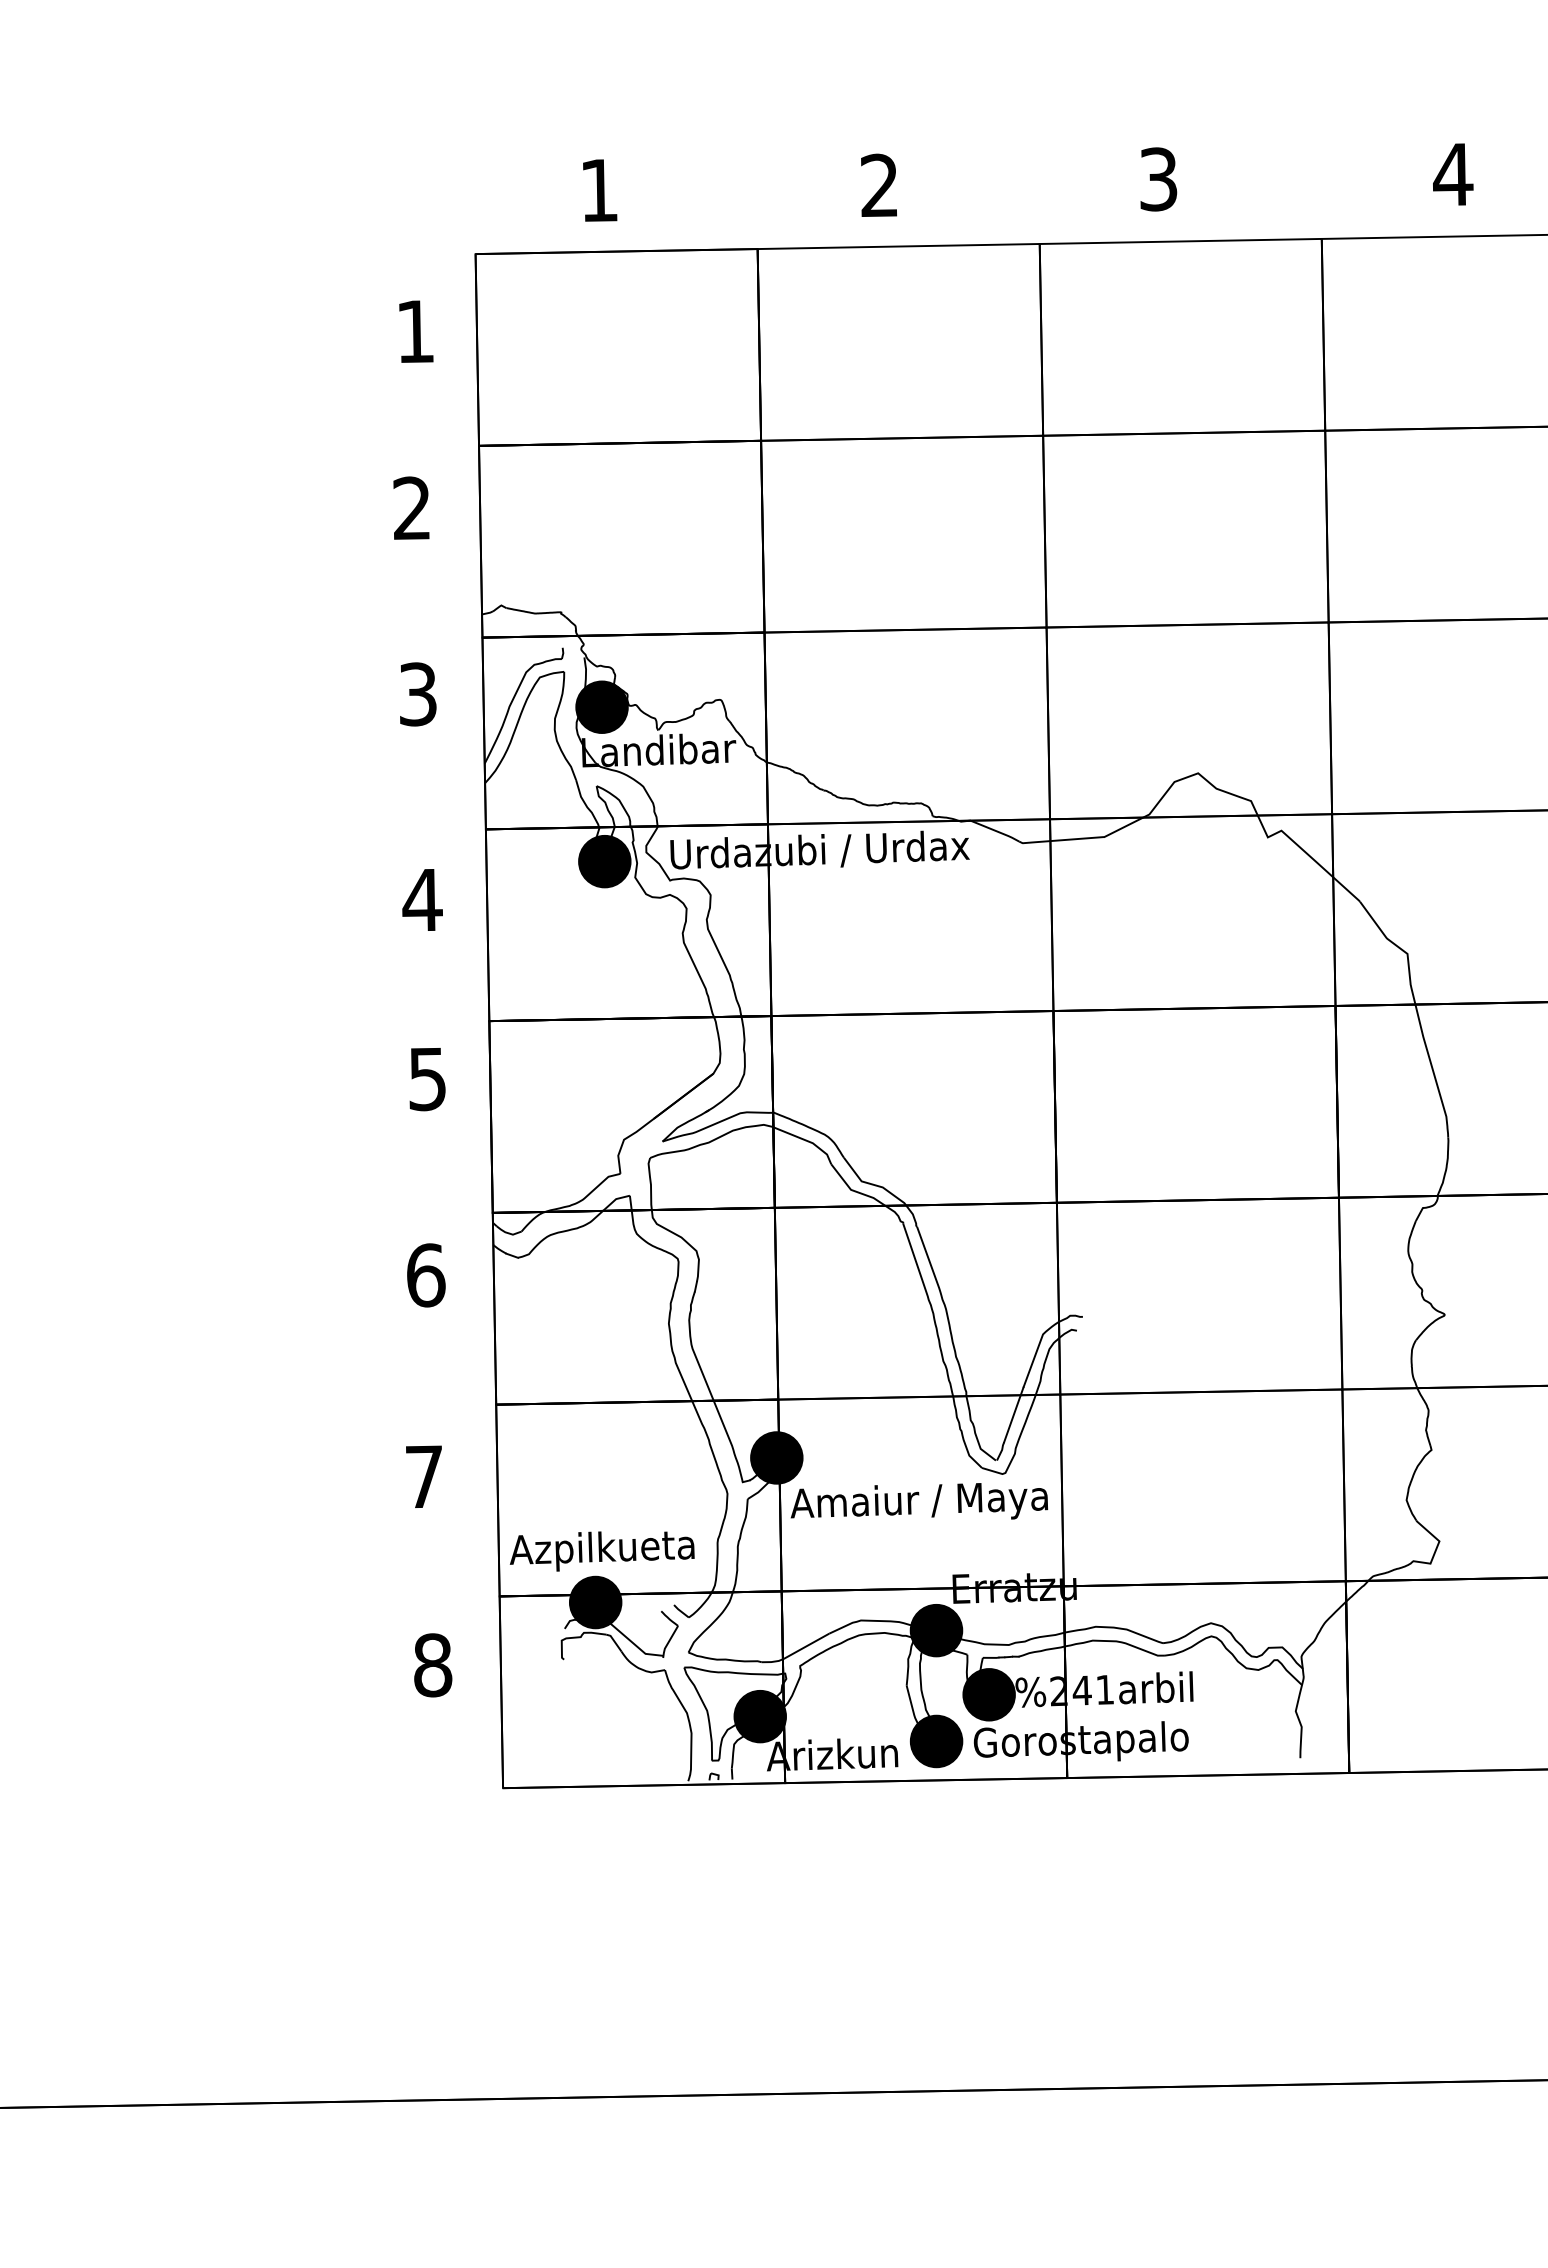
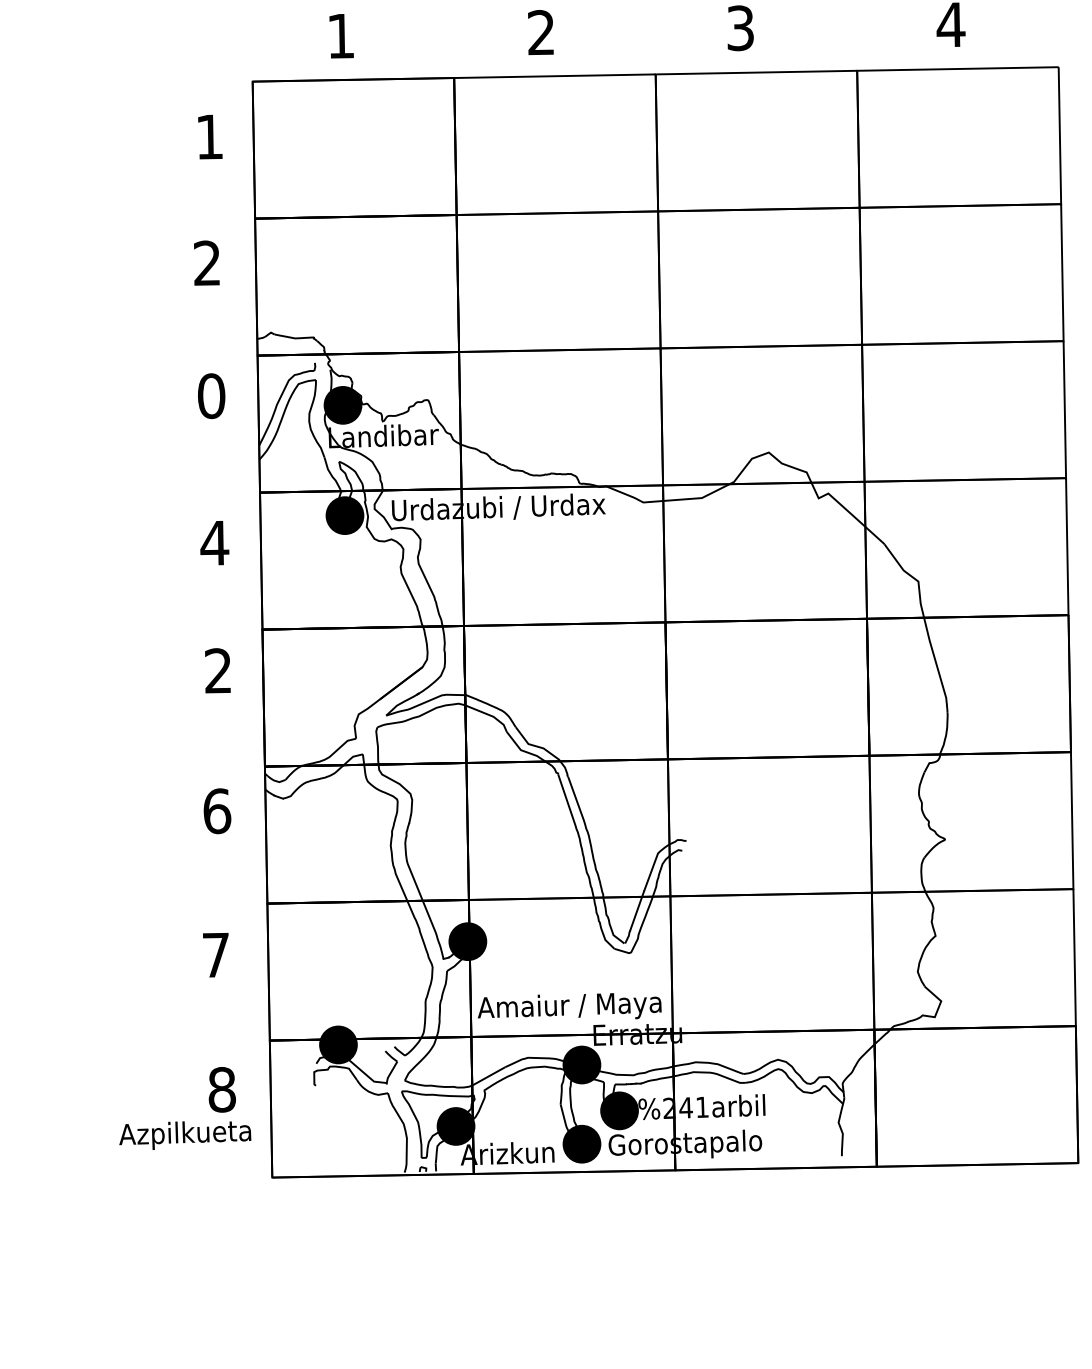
text: (418, 694) -> (211, 396), 3 -> 0
text: (427, 1079) -> (218, 671), 5 -> 2
text: (919, 1501) -> (569, 1006), moved
text: (601, 1551) -> (184, 1135), moved

